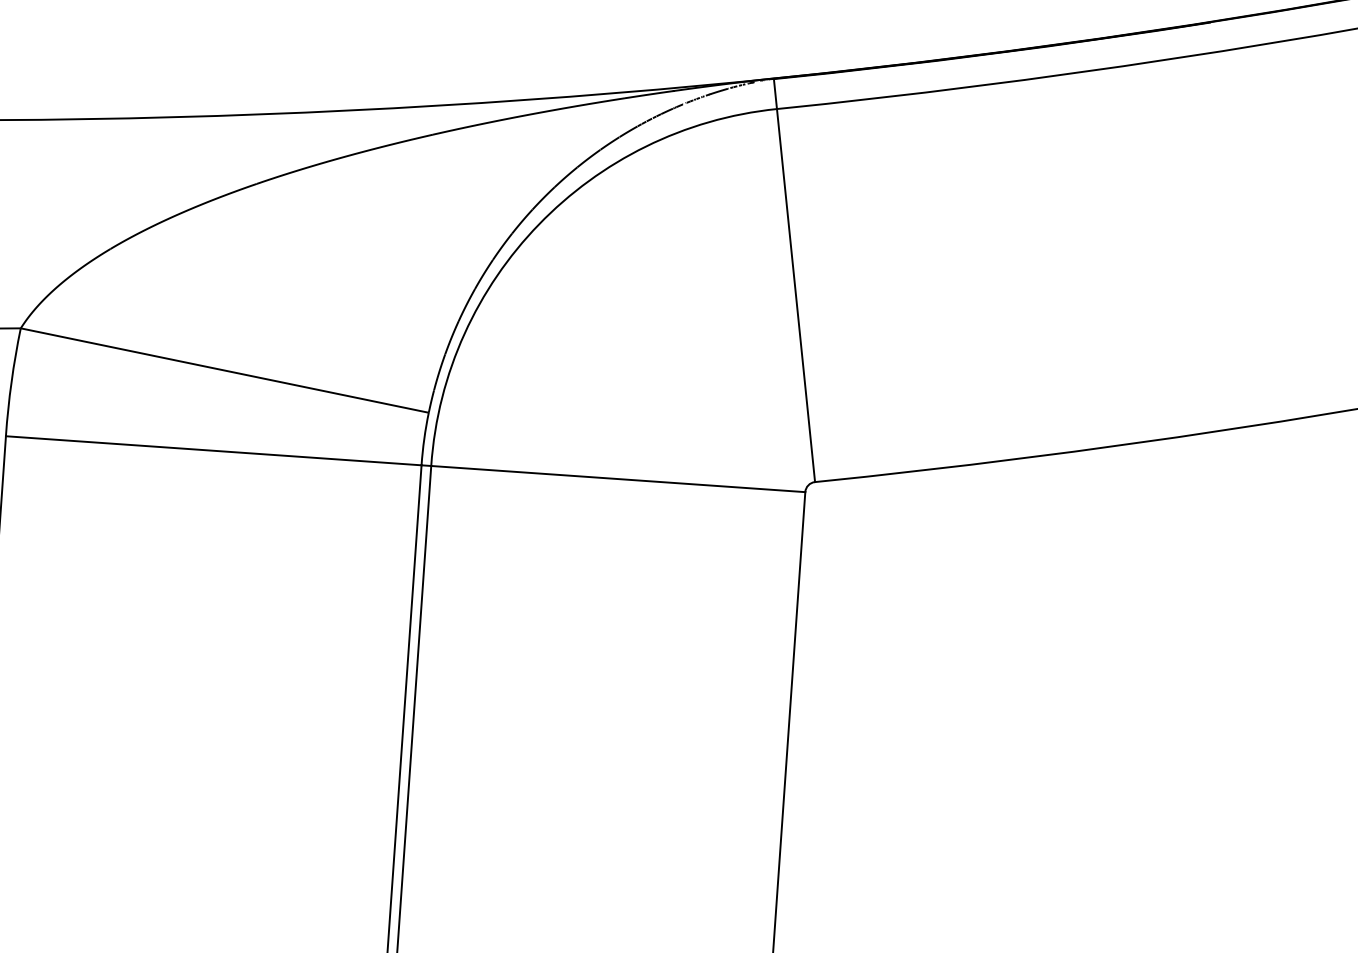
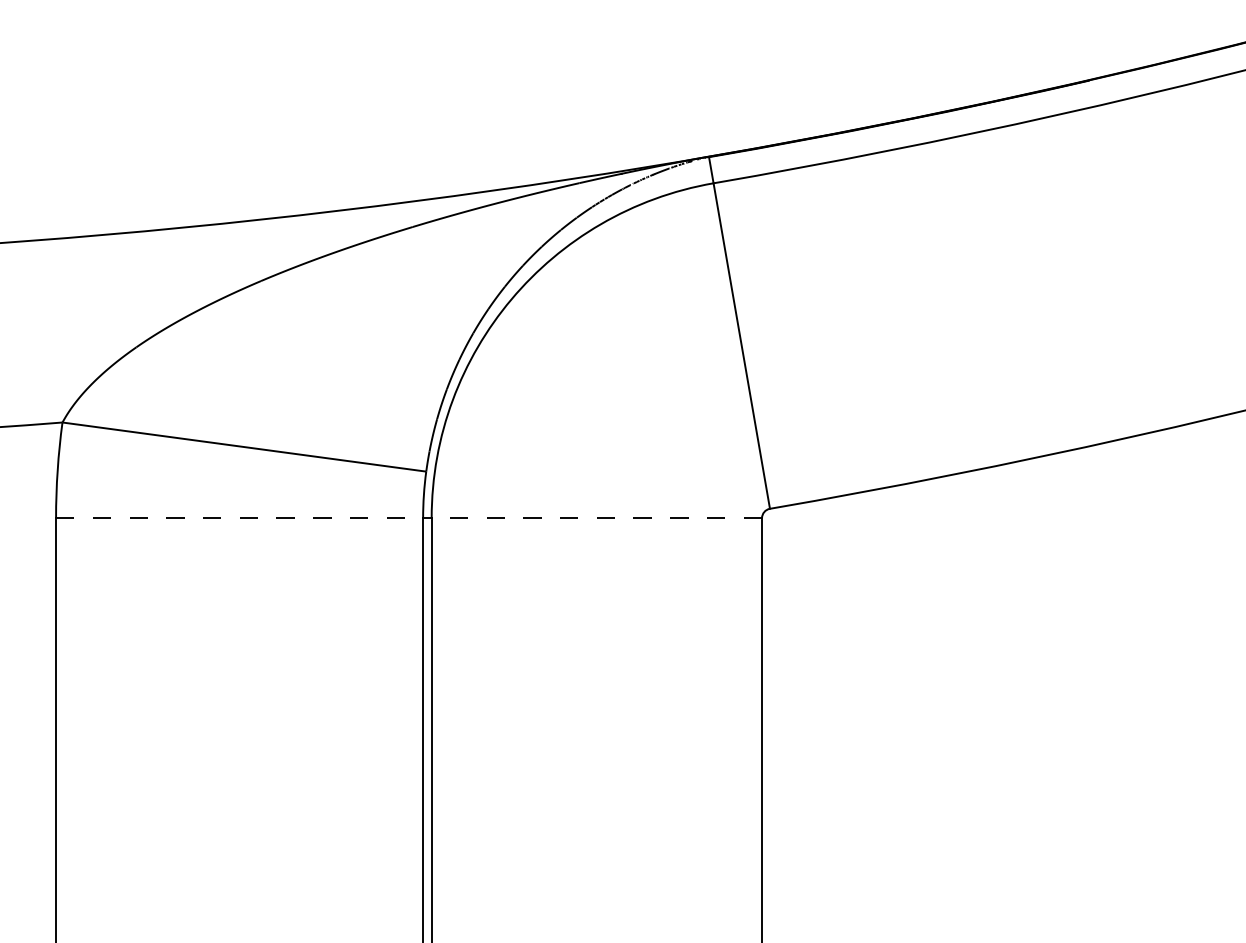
line: (213, 451) -> (239, 518), solid -> dashed
line: (617, 479) -> (596, 518), solid -> dashed

